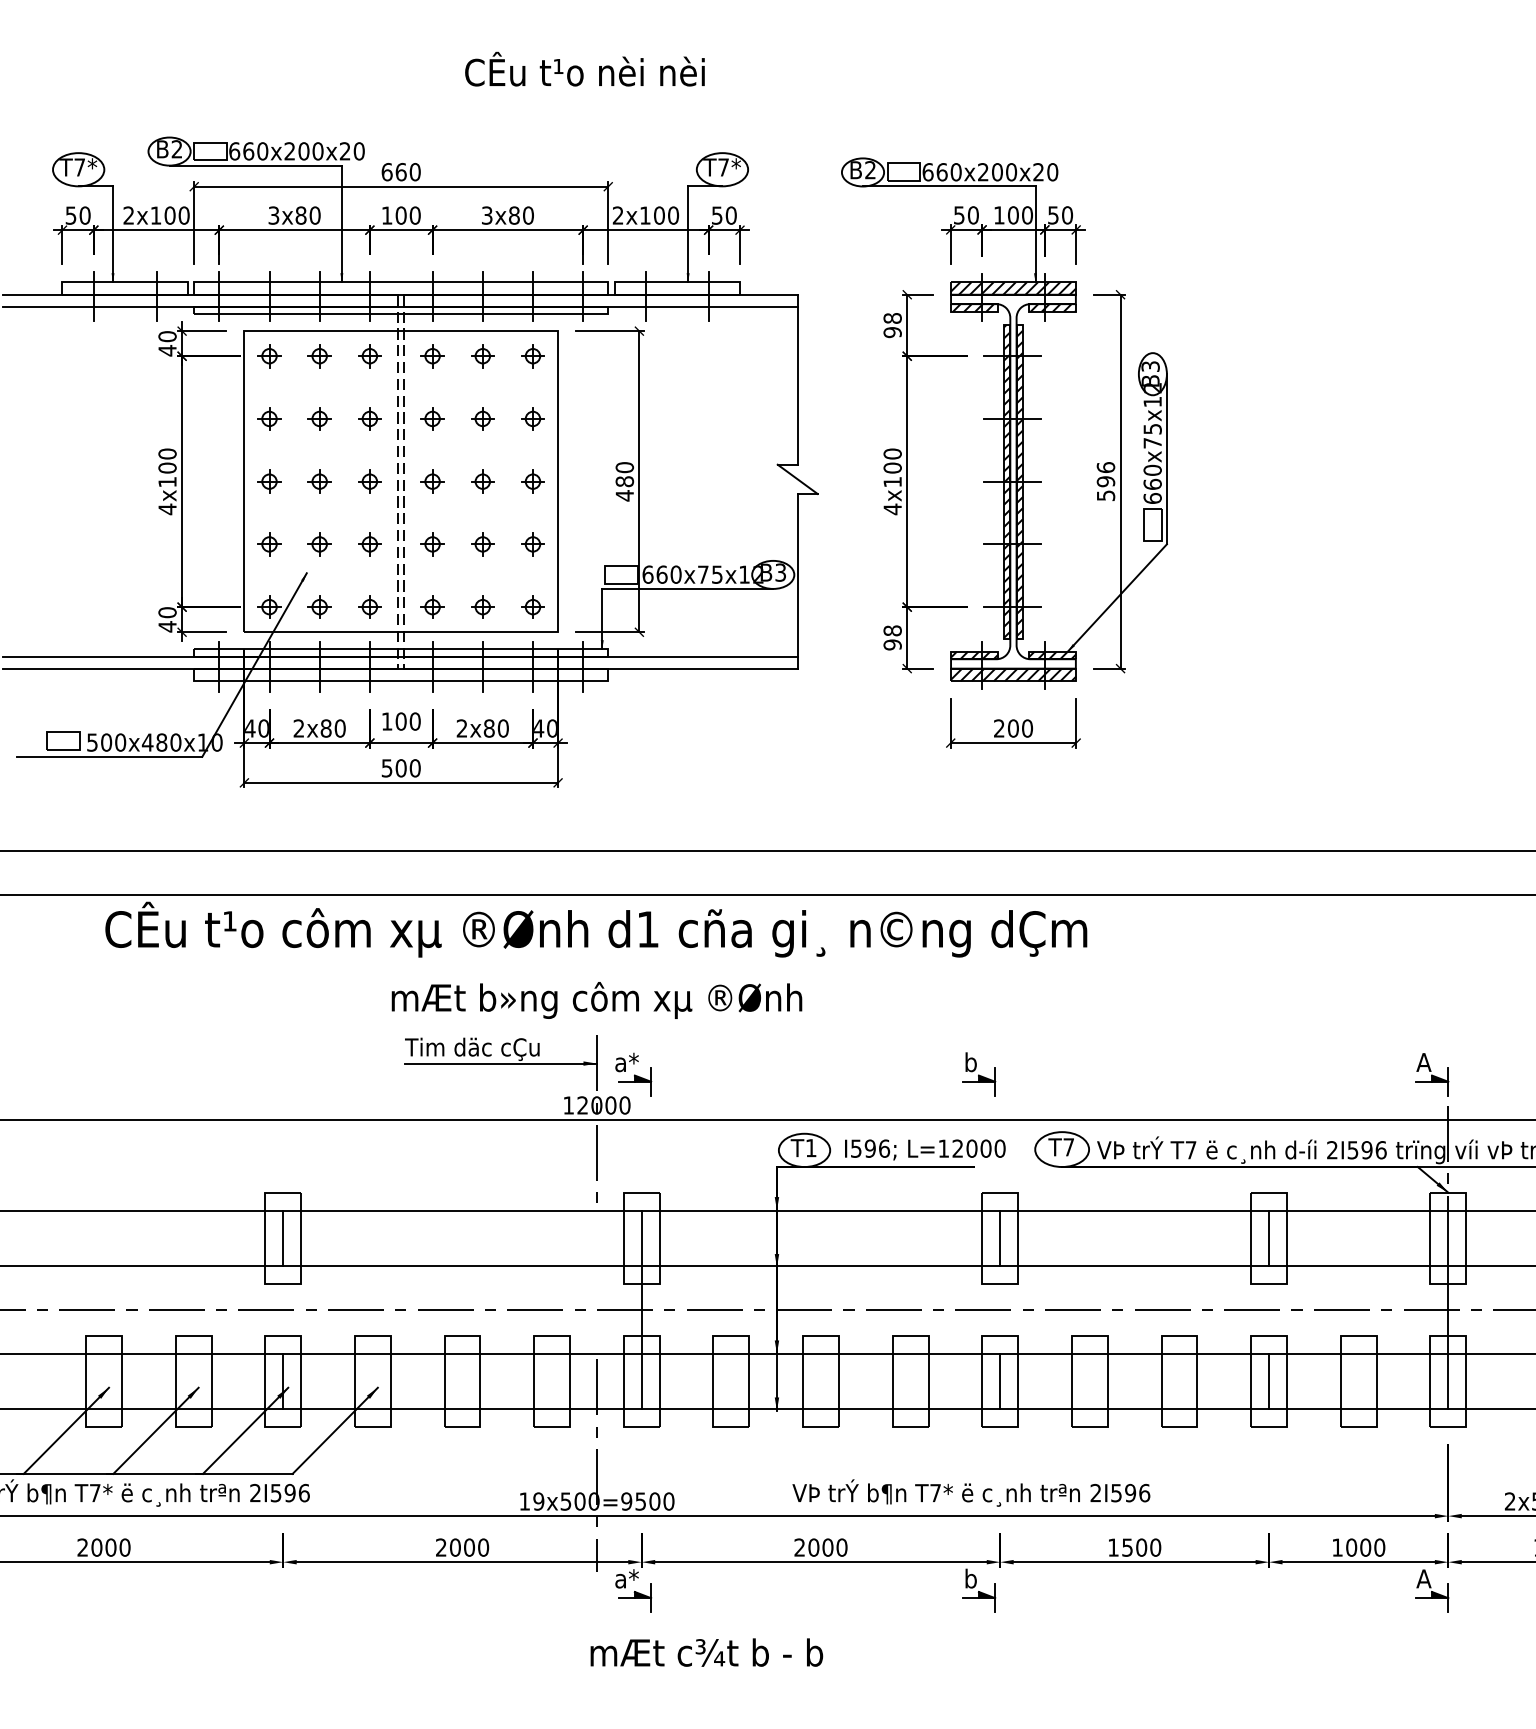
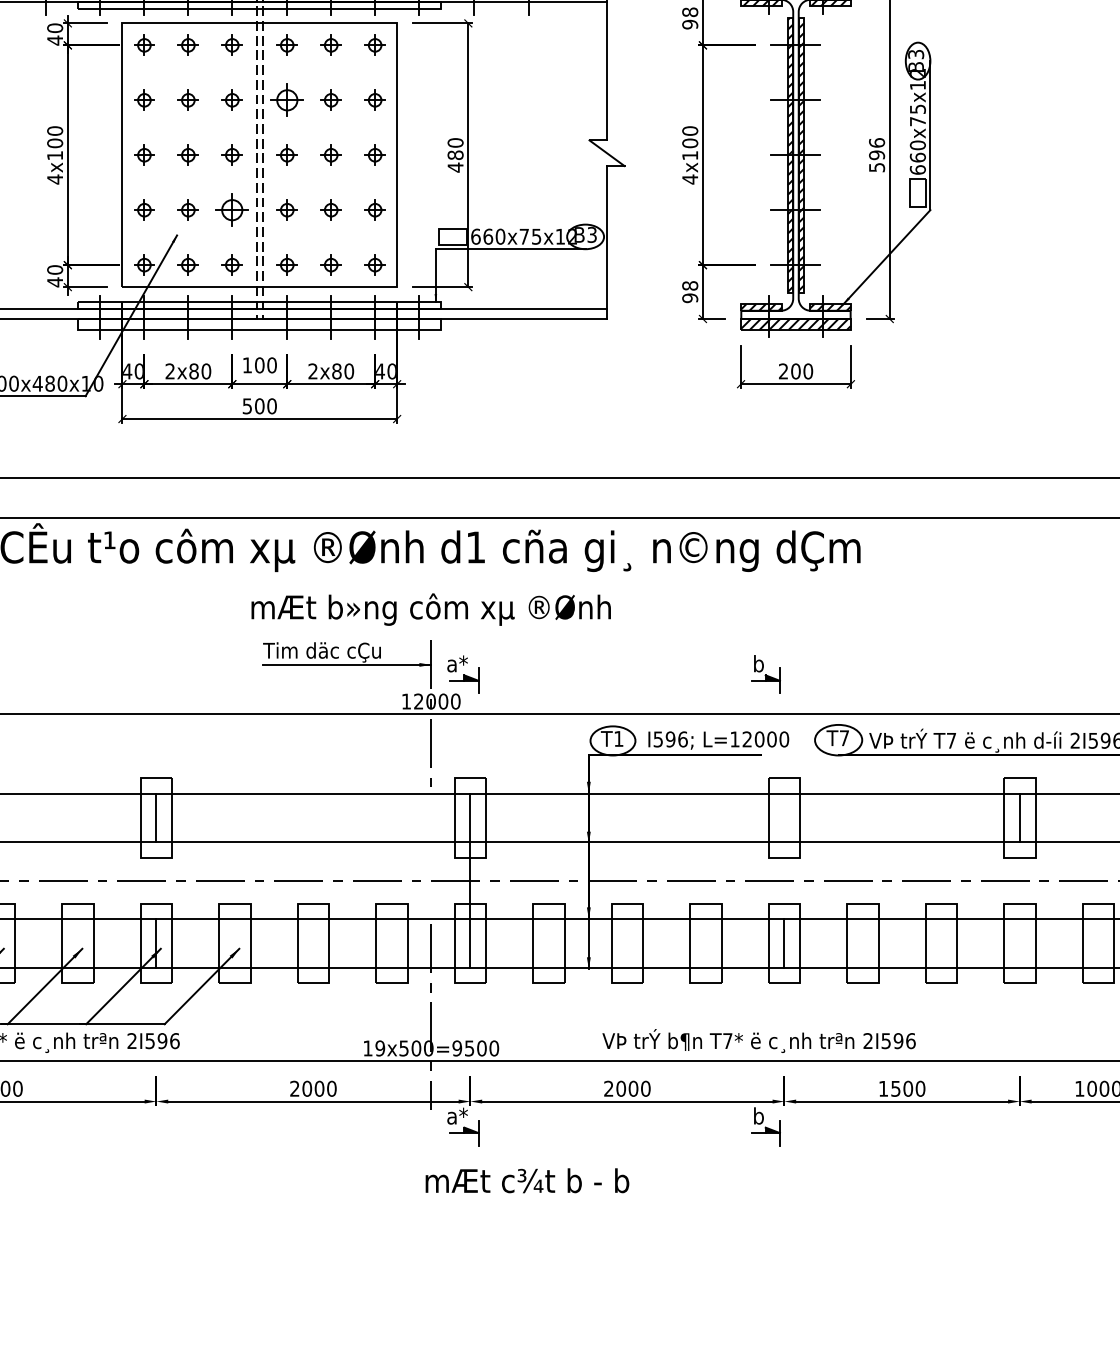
part: (432, 418) -> (287, 99), size x1.6
part: (369, 544) -> (231, 210), size x1.6
line: (1000, 1238) -> (784, 818), removed
line: (1269, 1381) -> (1020, 943), removed

